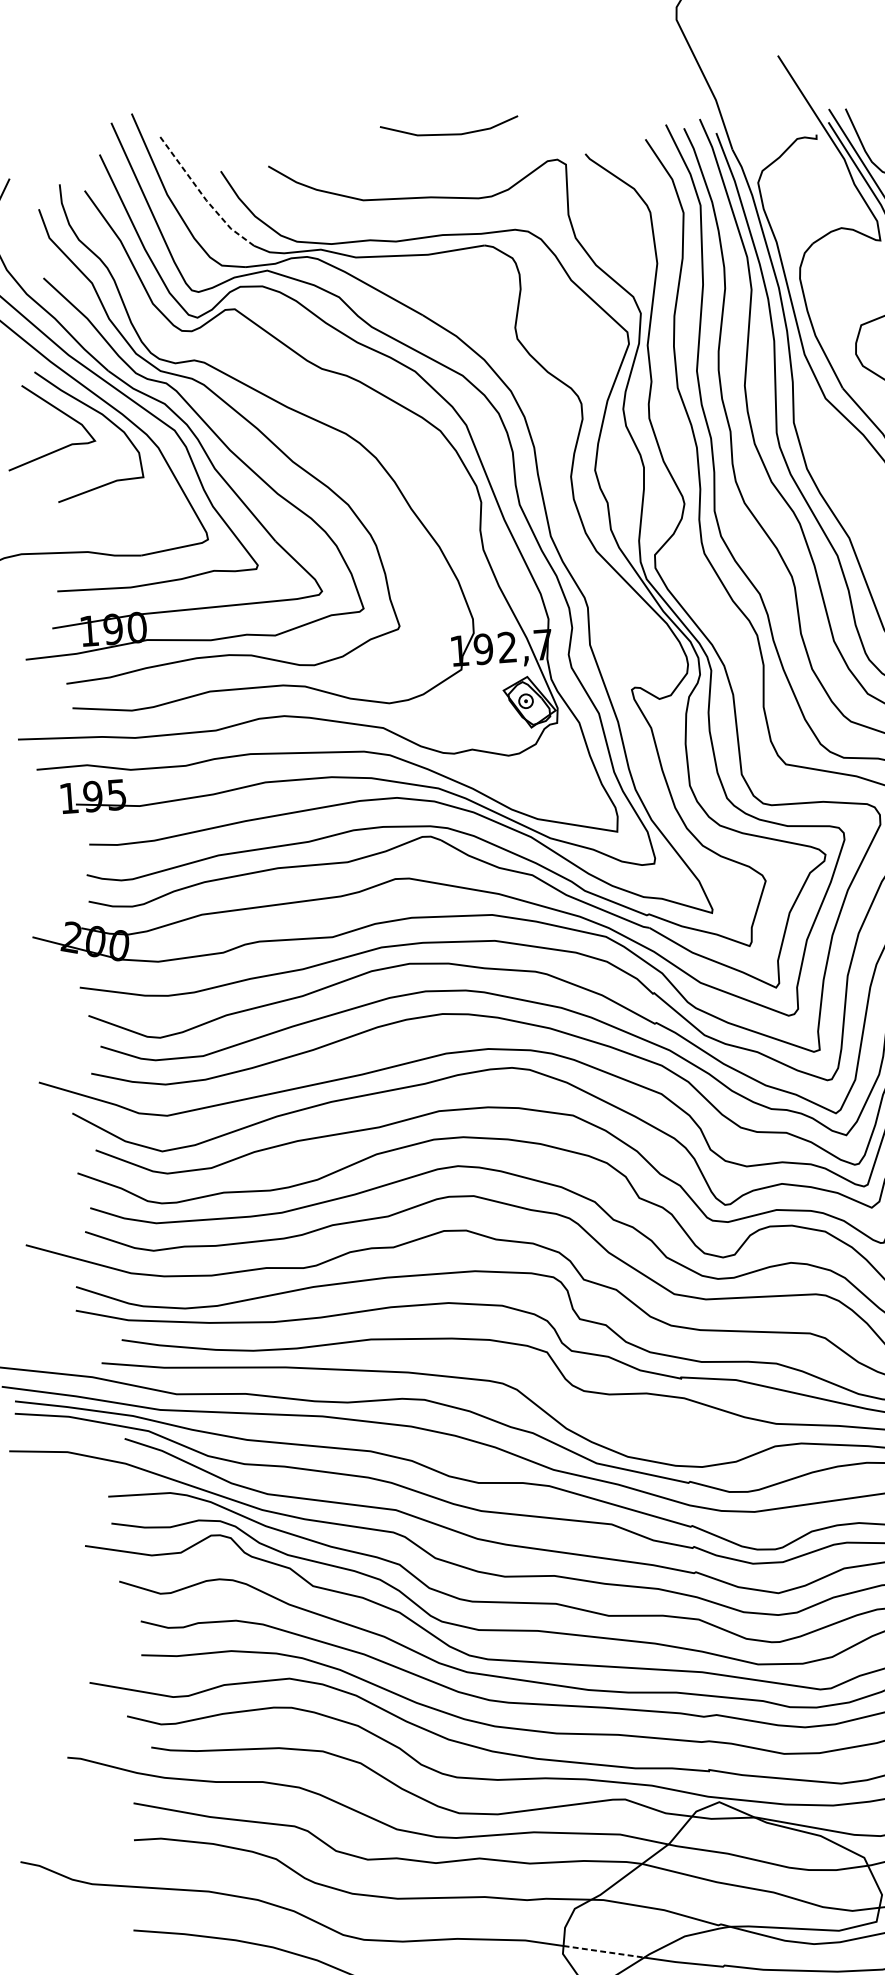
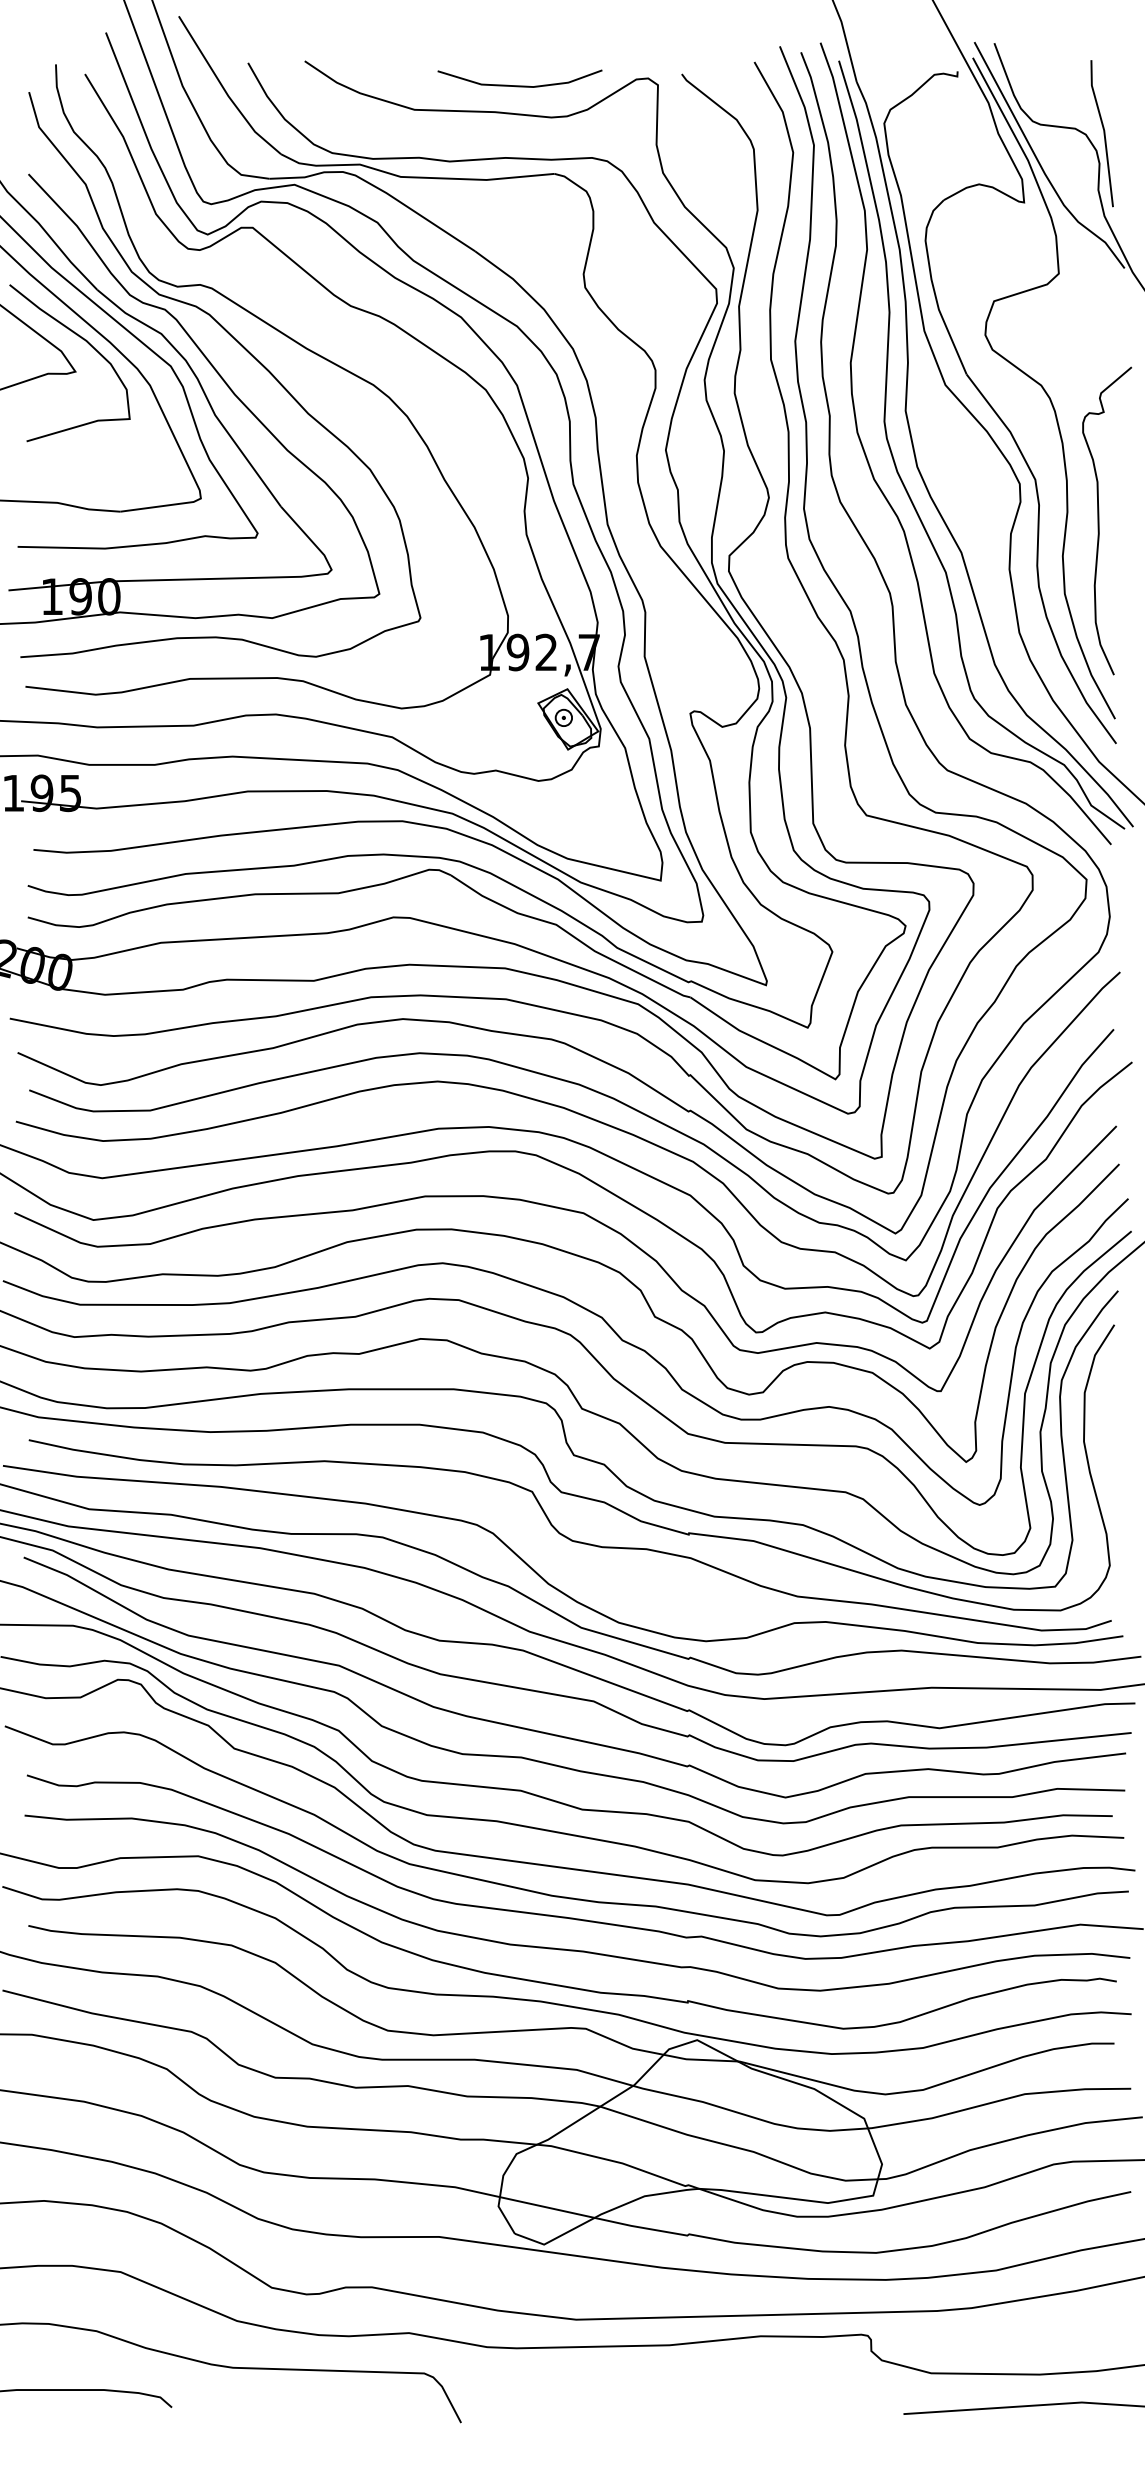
line: (449, 133) -> (519, 85), moved
line: (202, 195) -> (224, 90), dashed -> solid
line: (604, 1951) -> (547, 2207), dashed -> solid

